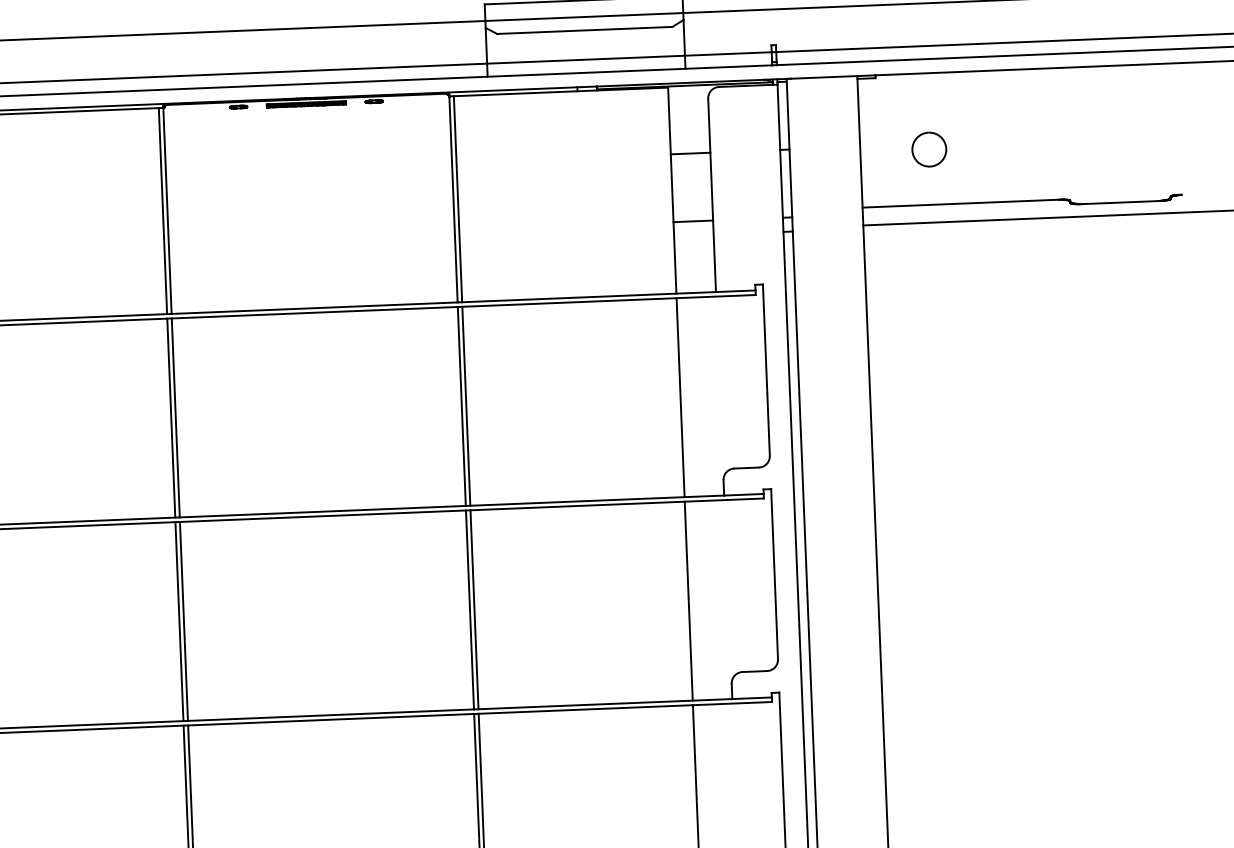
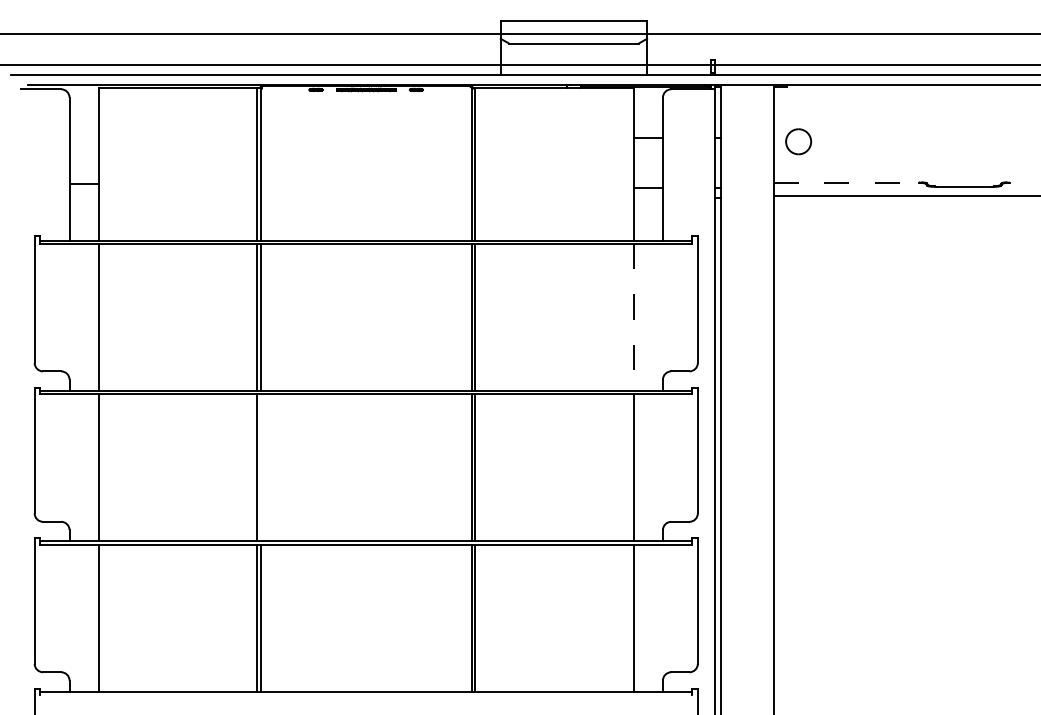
part: (929, 149) -> (798, 141), moved
line: (961, 203) -> (846, 182), solid -> dashed
line: (680, 397) -> (633, 317), solid -> dashed
line: (183, 620) -> (260, 467), removed

